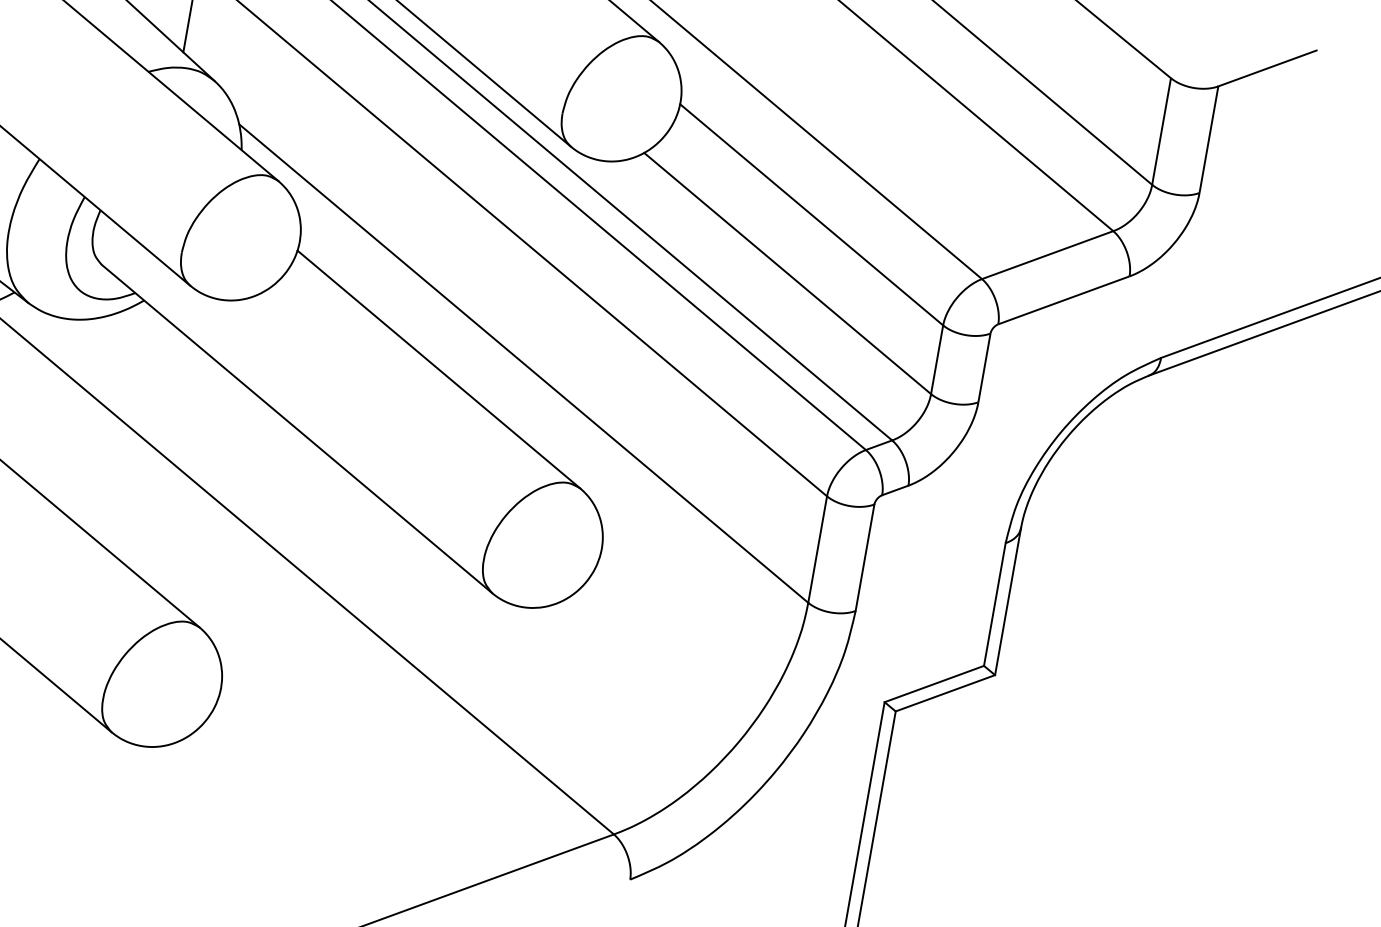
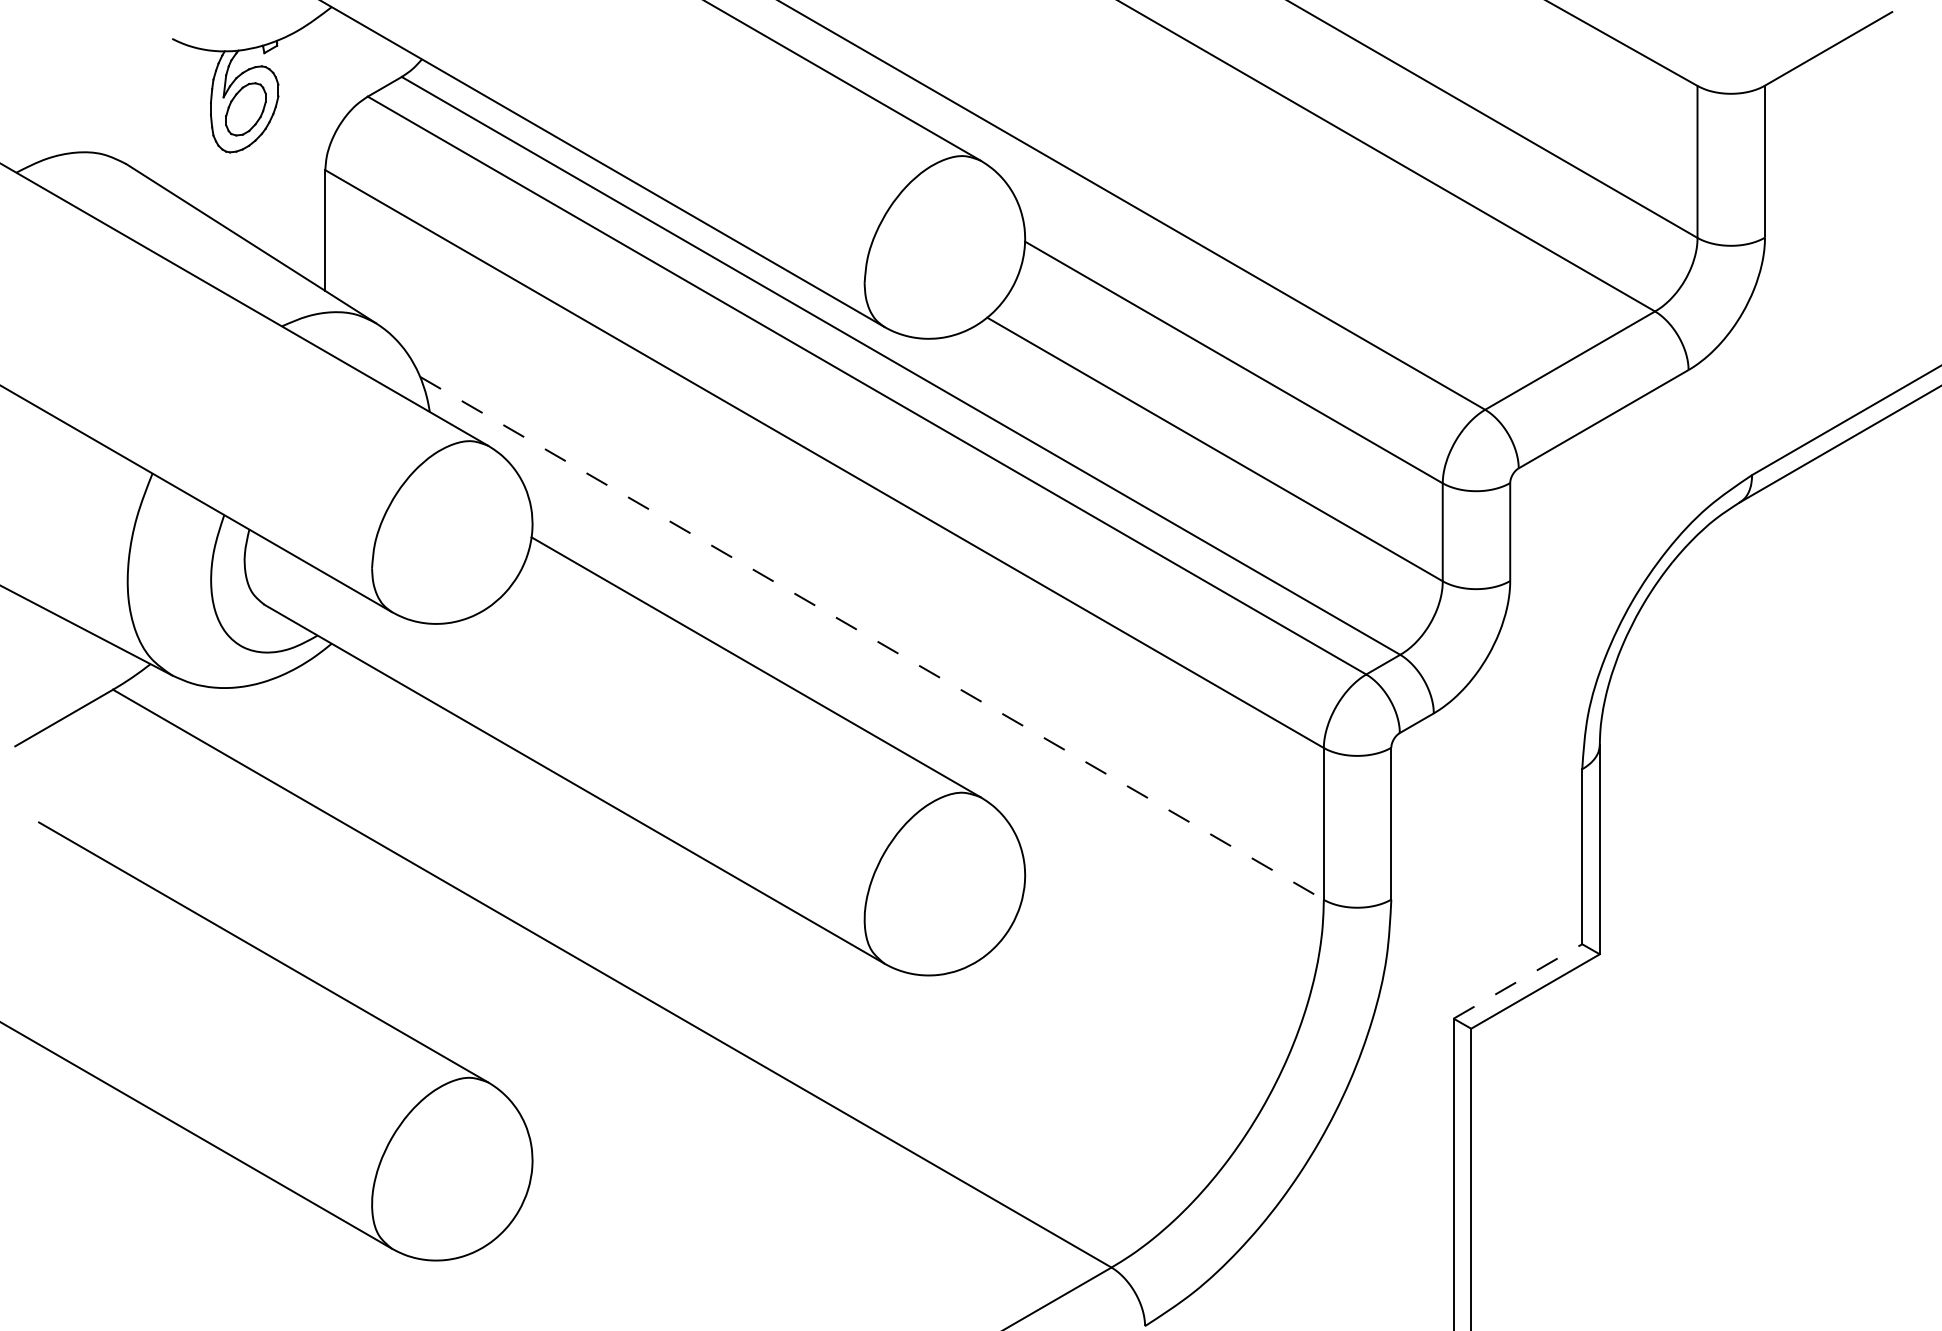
line: (524, 363) -> (872, 638), solid -> dashed
line: (934, 684) -> (1518, 981), solid -> dashed

